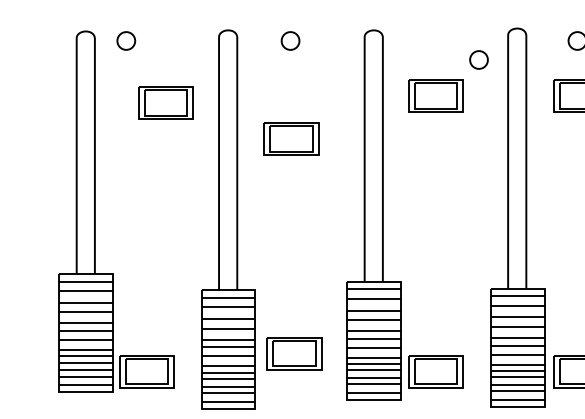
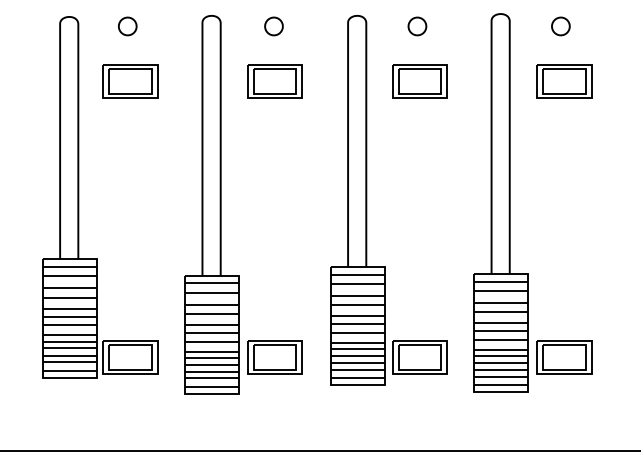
part: (126, 41) -> (127, 26), moved
part: (479, 60) -> (417, 26), moved
part: (166, 103) -> (130, 81), moved
part: (291, 139) -> (274, 81), moved
part: (294, 354) -> (274, 357), moved

